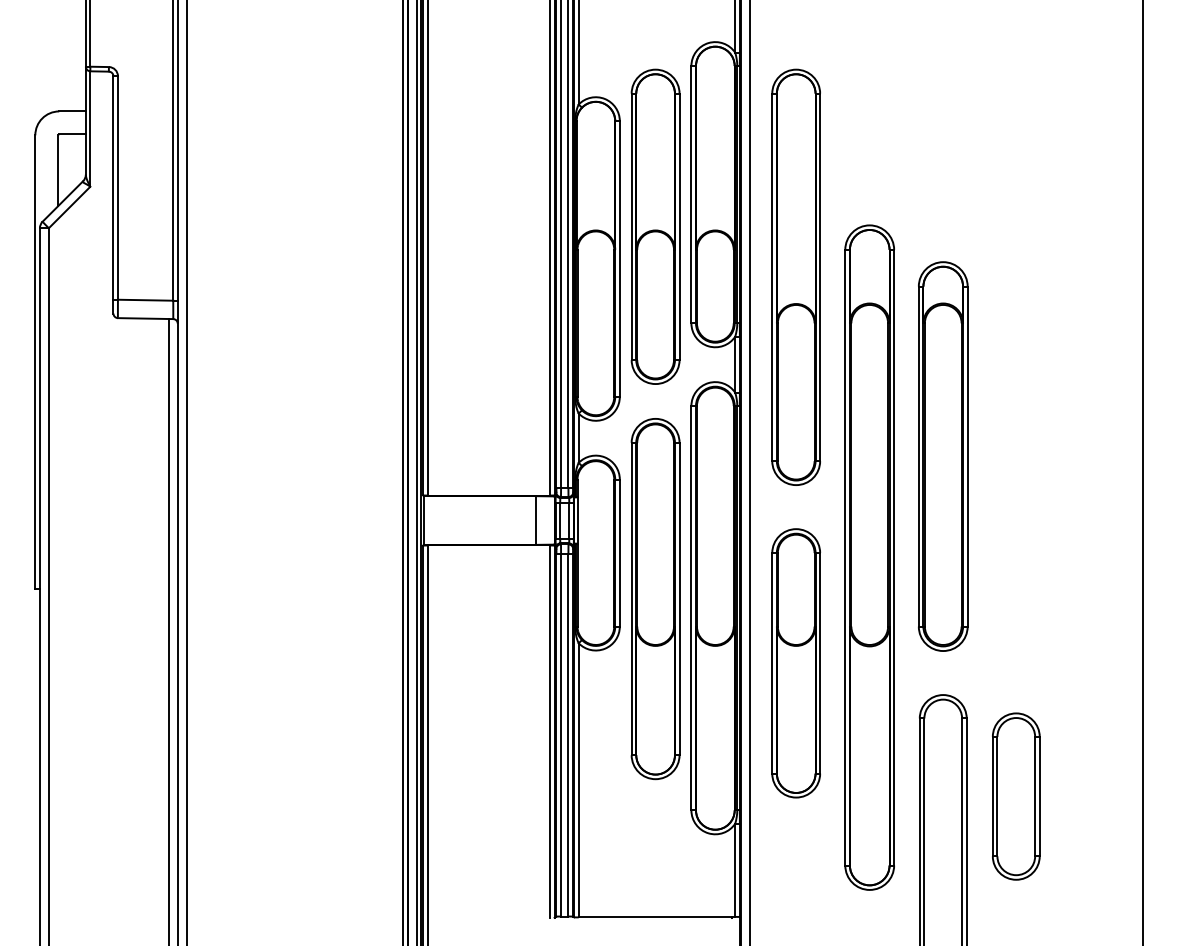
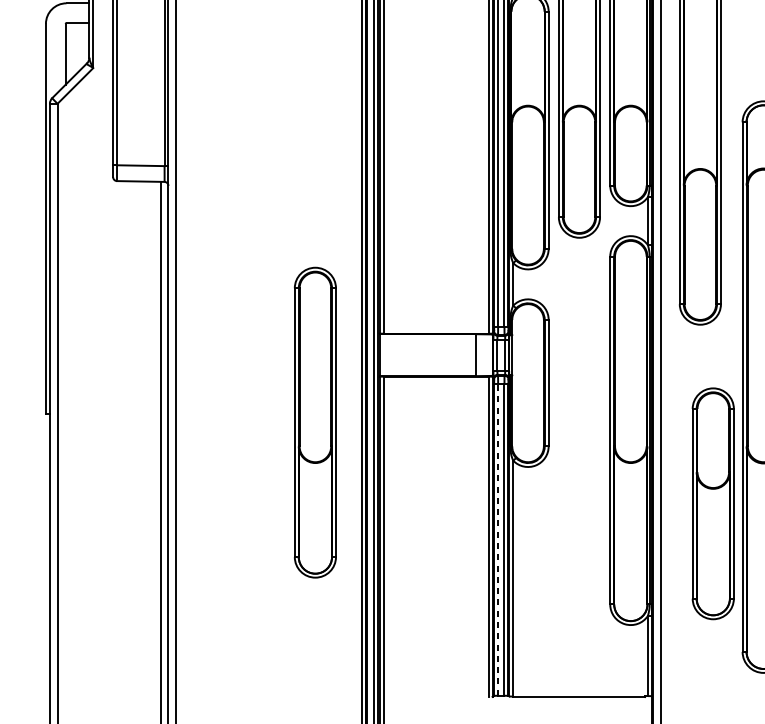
part: (655, 599) -> (315, 423), moved
part: (795, 663) -> (712, 503), moved
line: (561, 734) -> (498, 539), solid -> dashed

